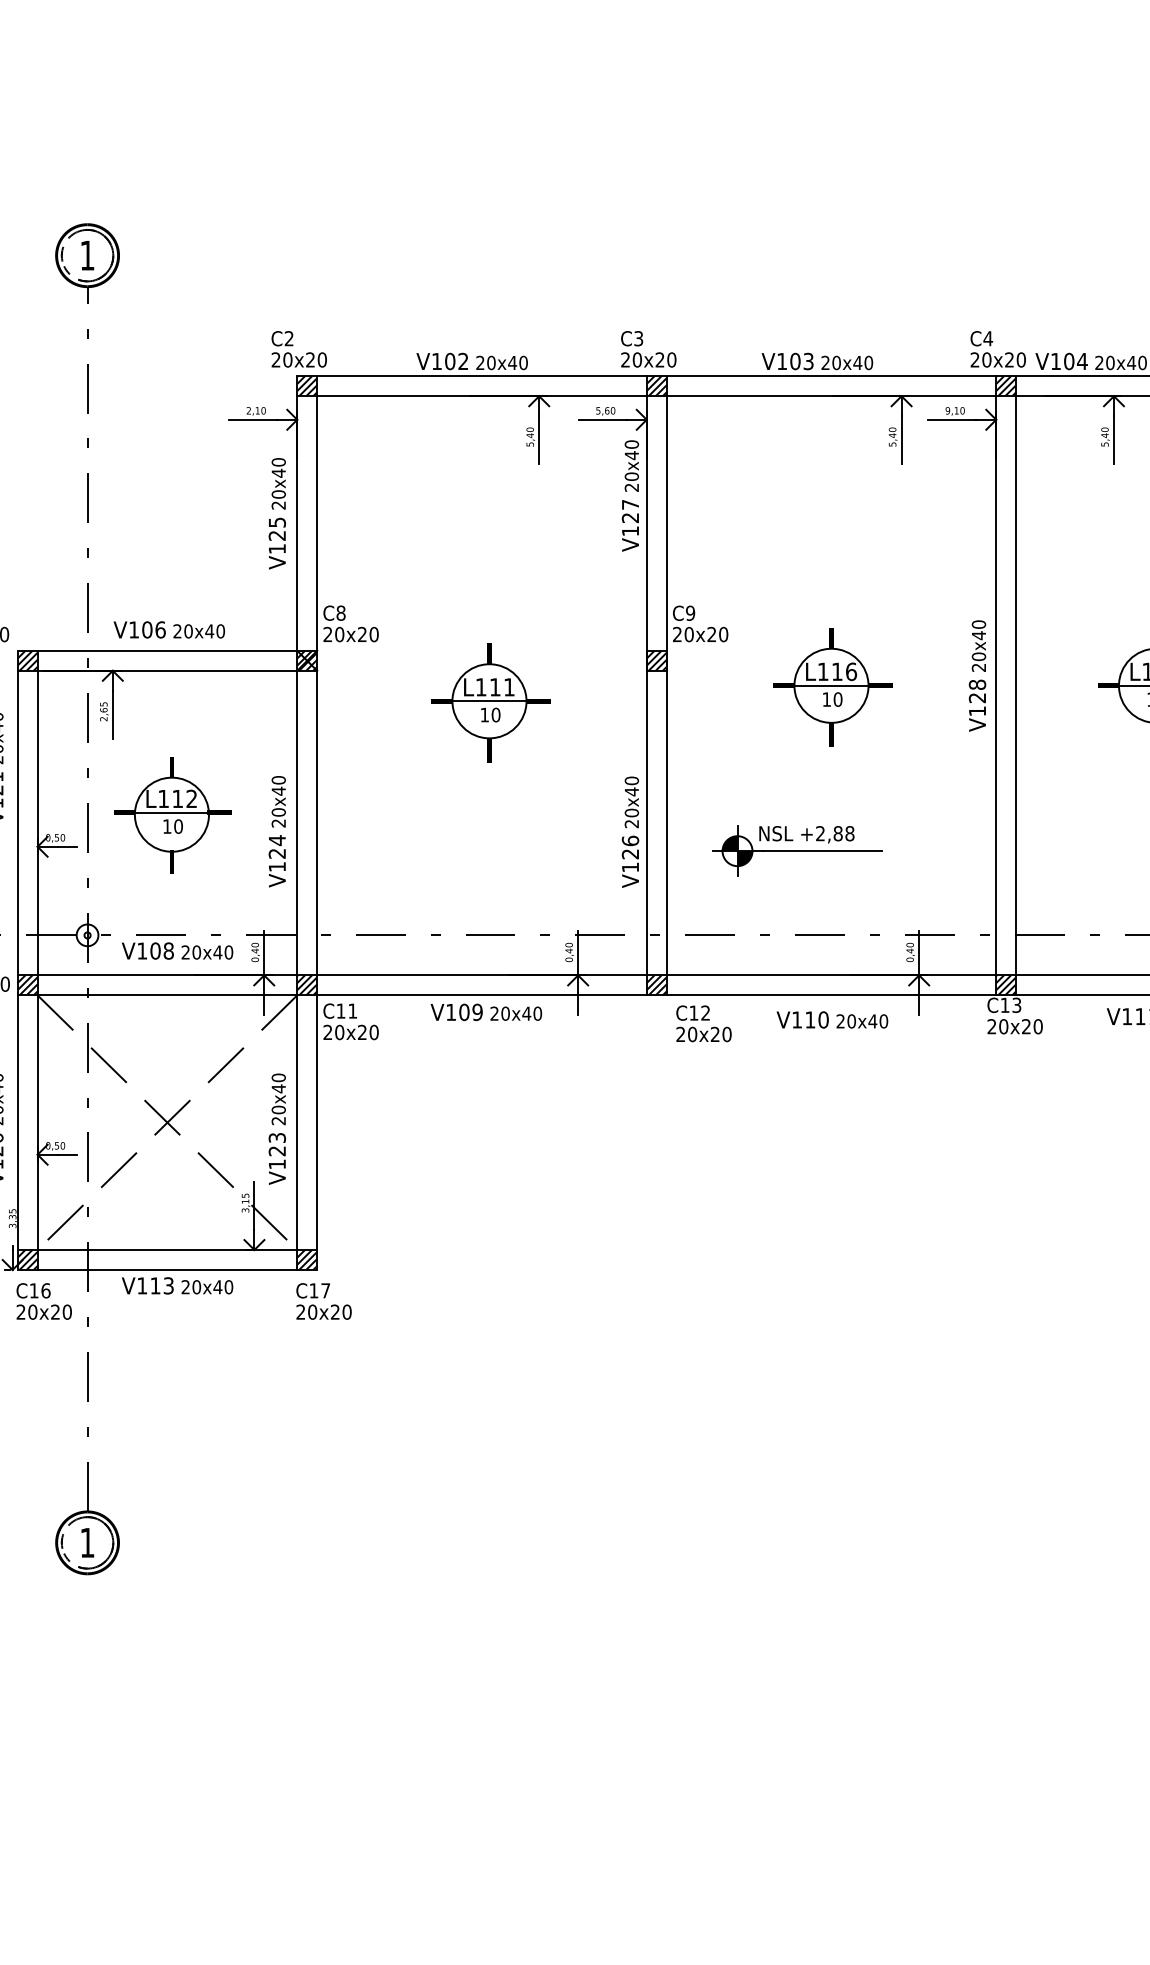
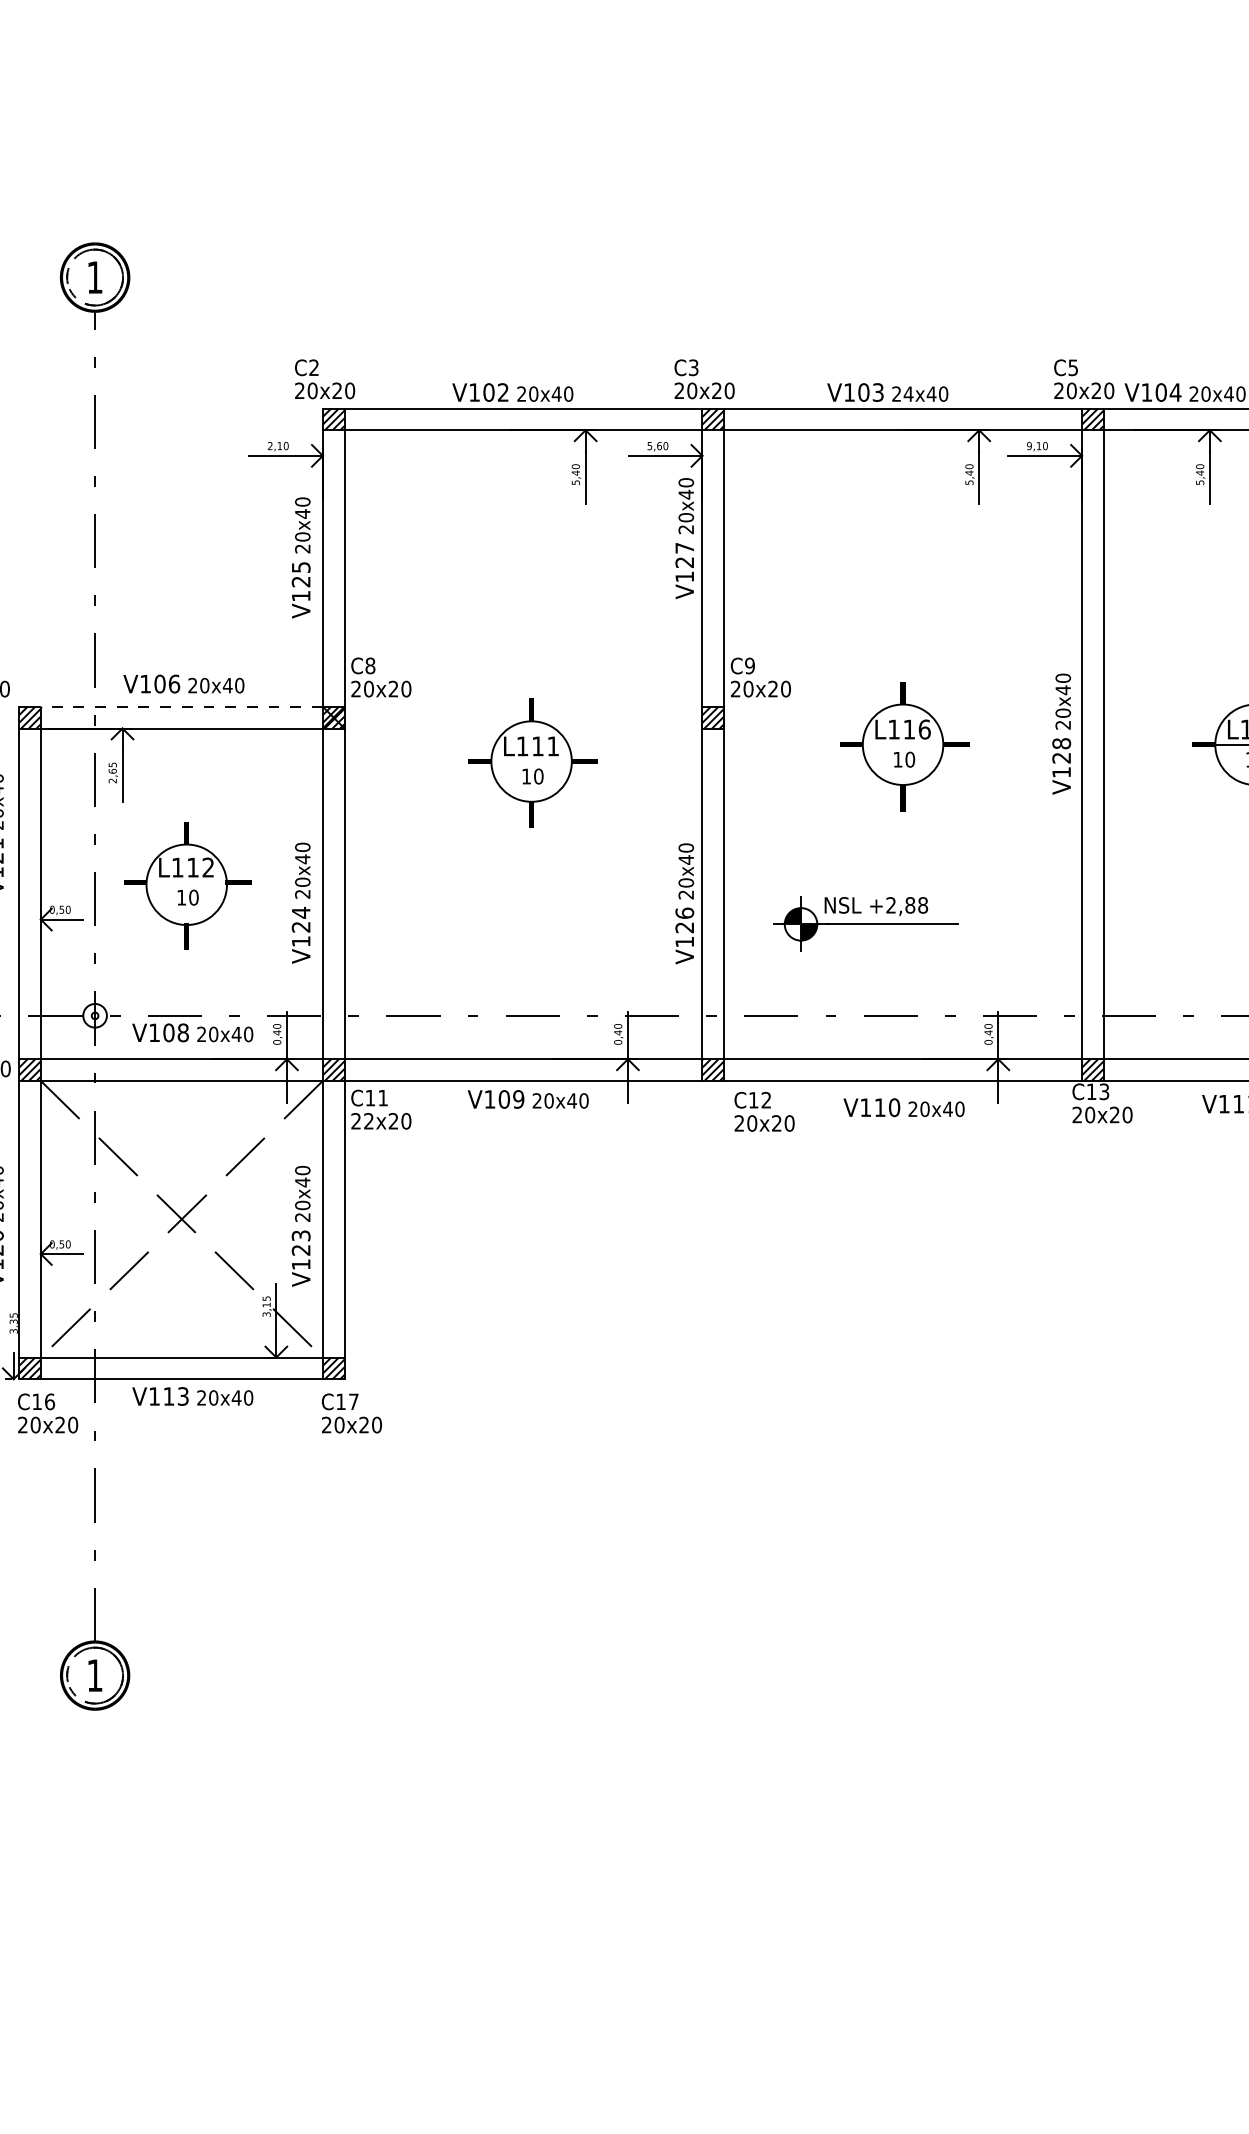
text: (988, 338) -> (1073, 367), C4 -> C5
text: (836, 362) -> (908, 393), 20x40 -> 24x40
line: (167, 650) -> (181, 706), solid -> dashed
line: (831, 685) -> (903, 744), removed
line: (489, 701) -> (531, 761), removed
line: (171, 812) -> (186, 882), removed
text: (339, 1032) -> (368, 1121), 20x20 -> 22x20

